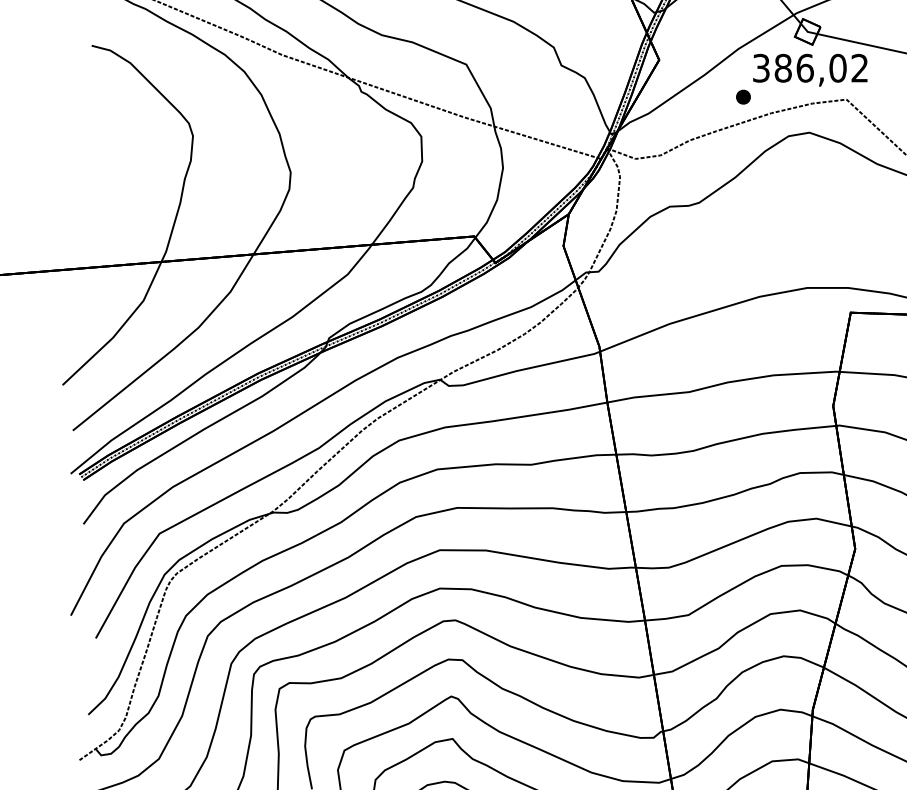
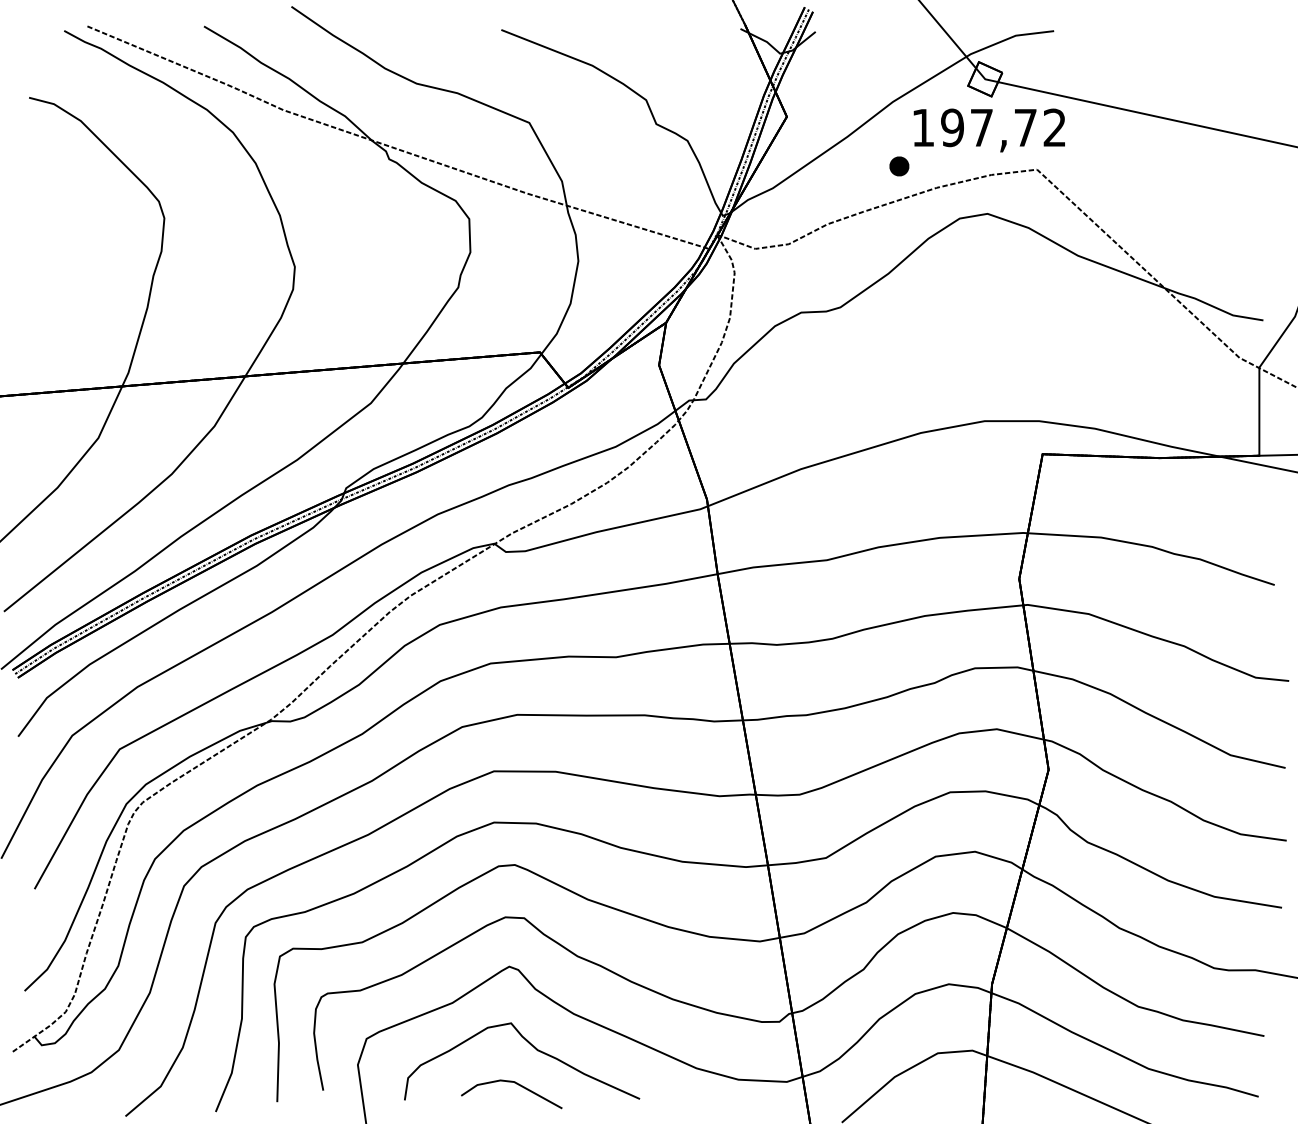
text: (799, 68) -> (974, 127), 386,02 -> 197,72

